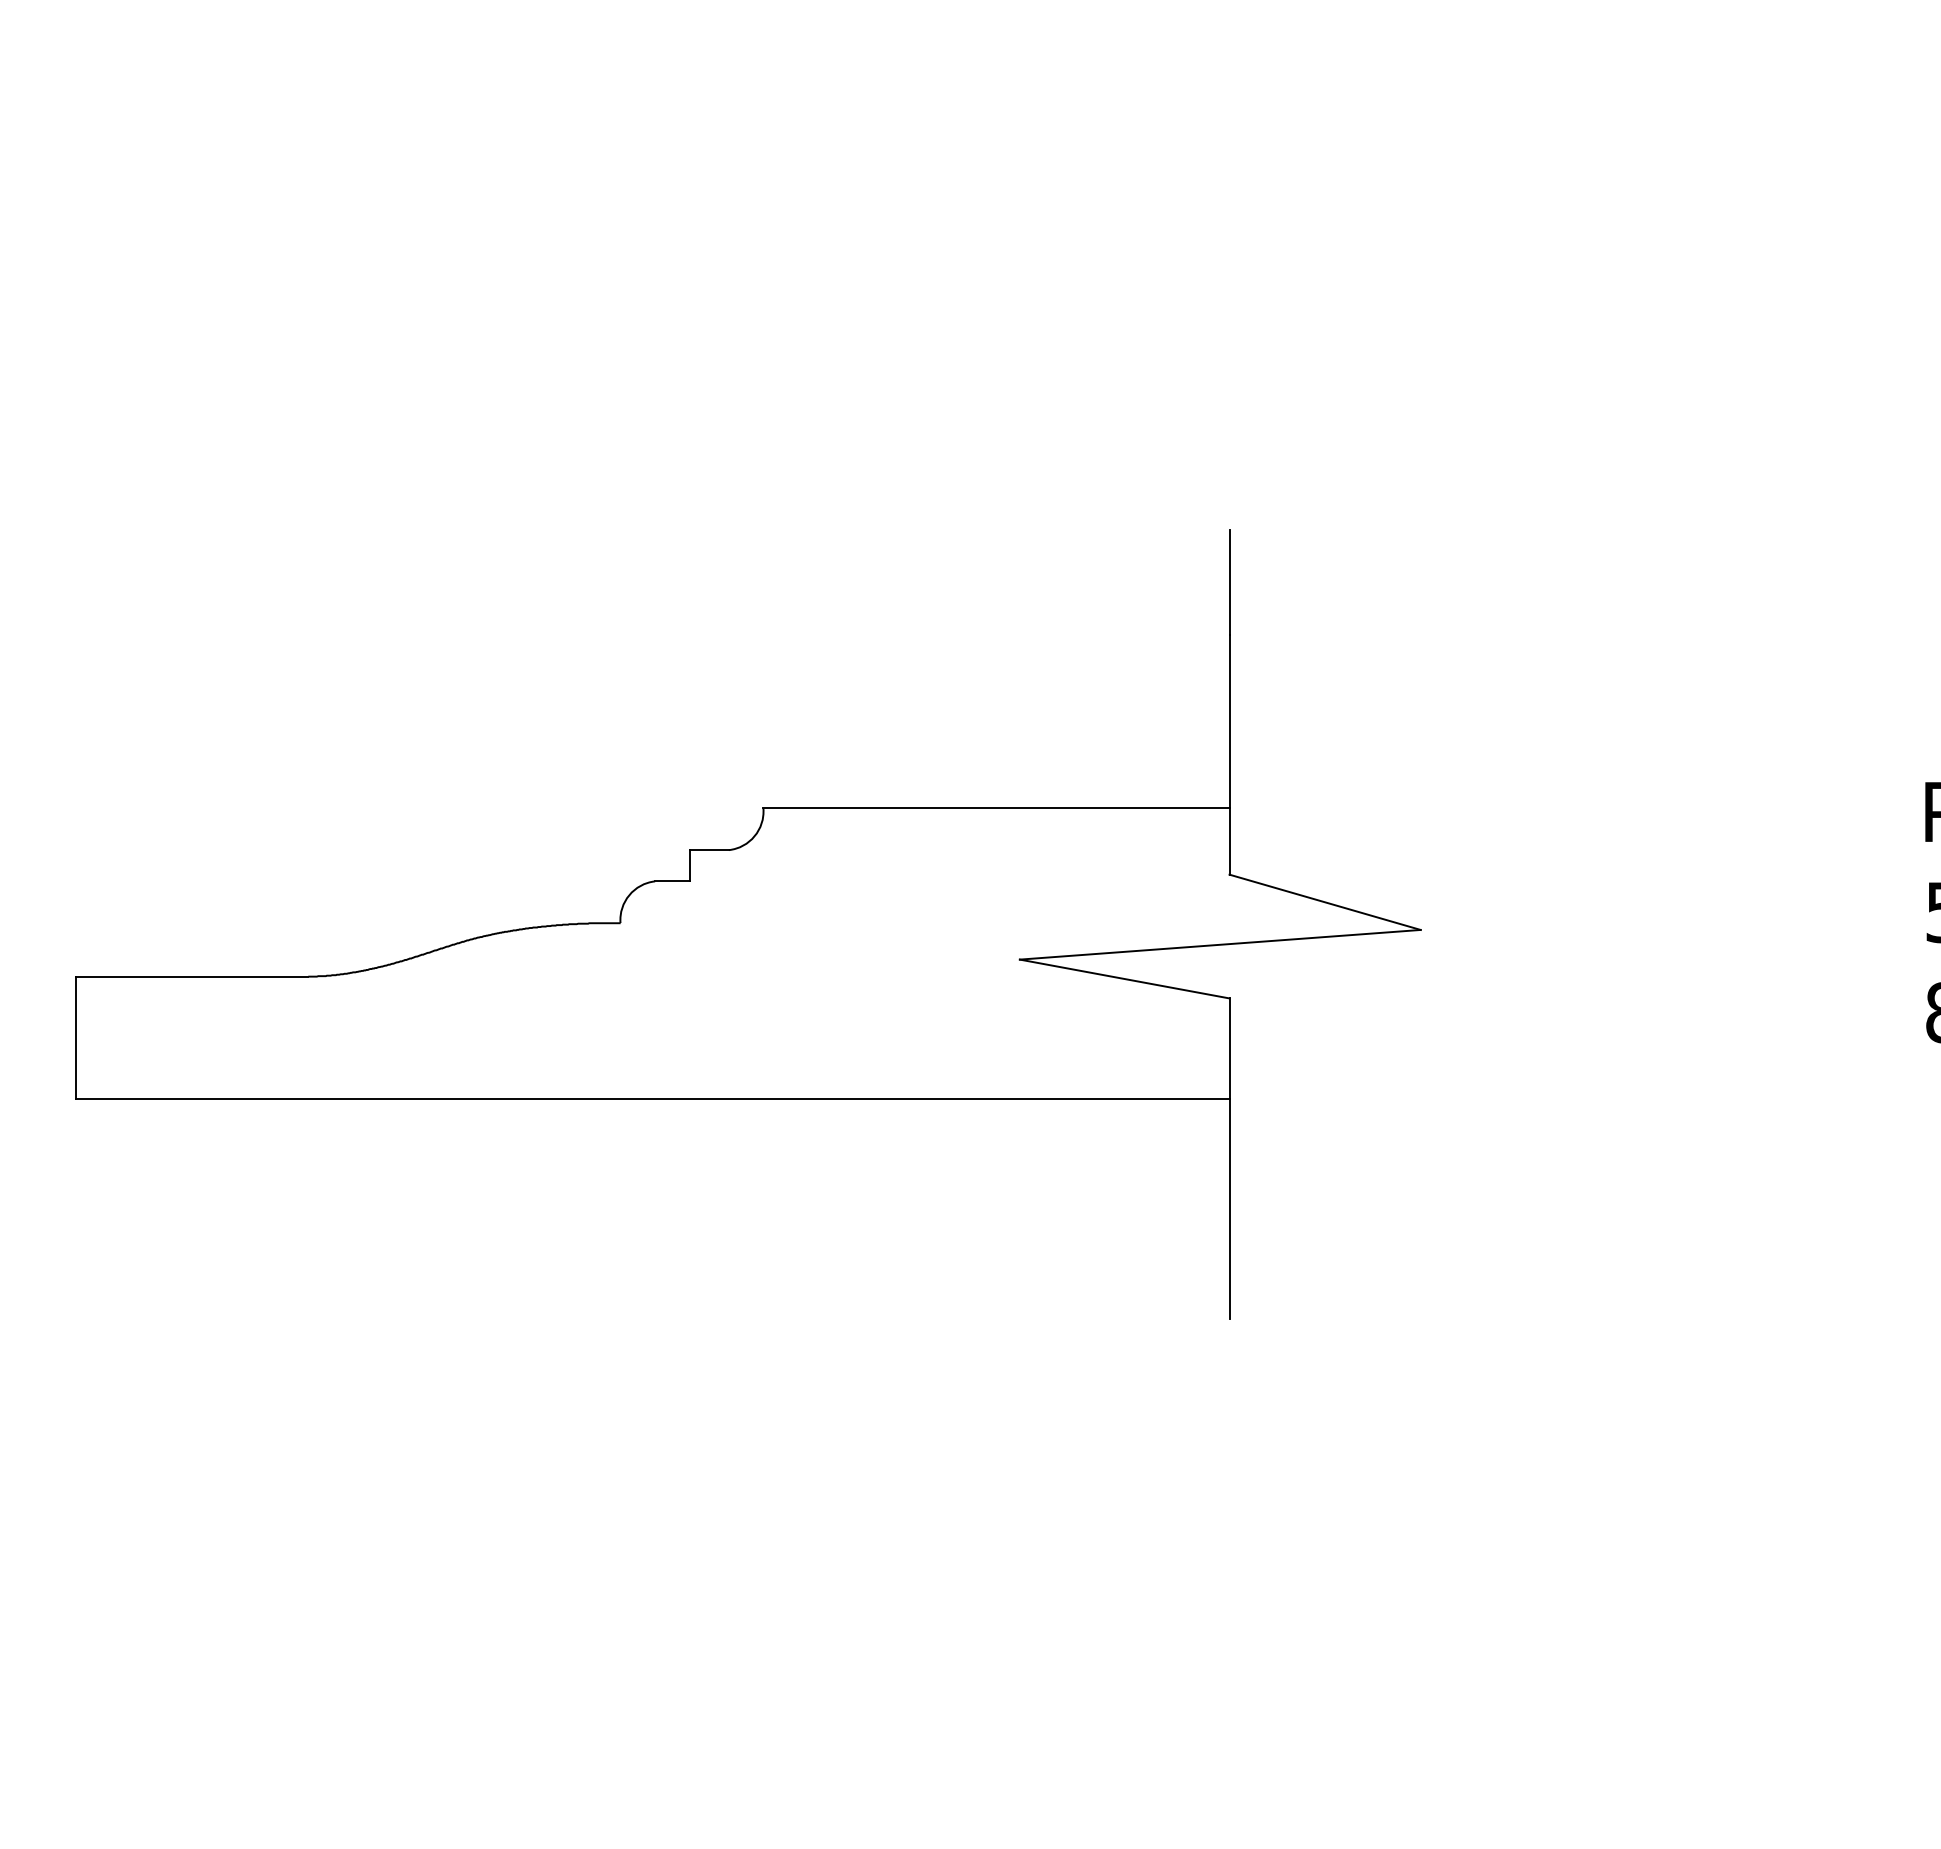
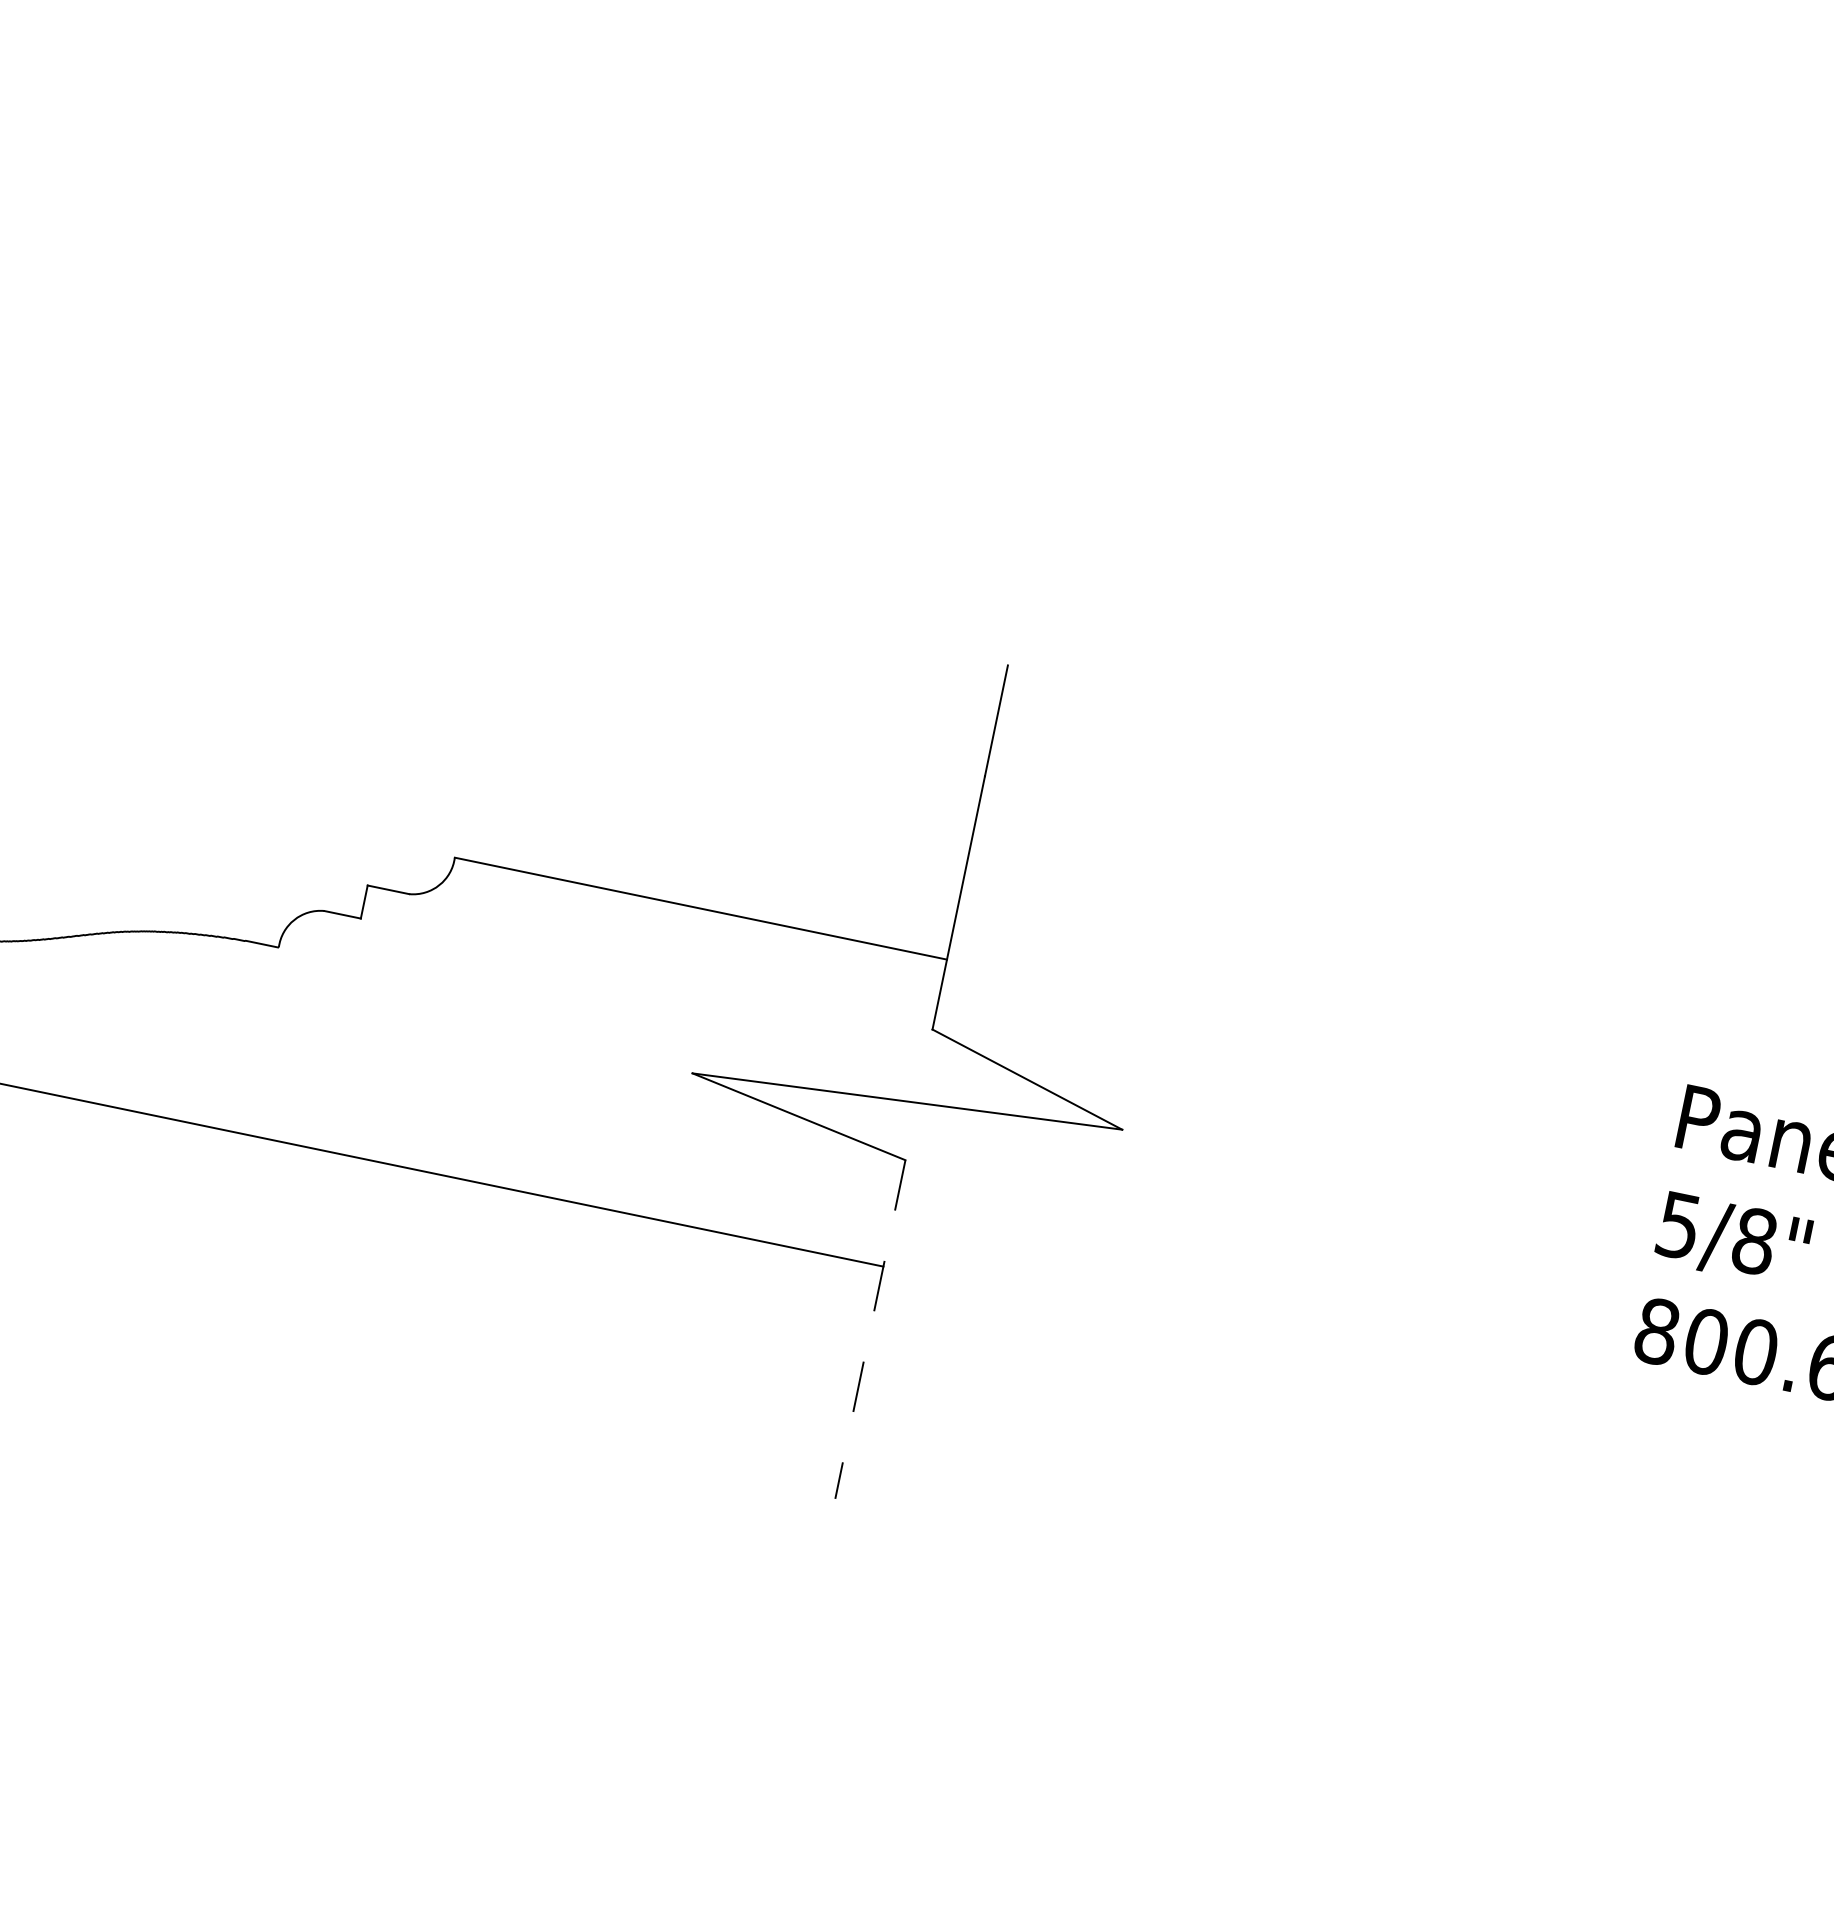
line: (1229, 1159) -> (870, 1330), solid -> dashed

